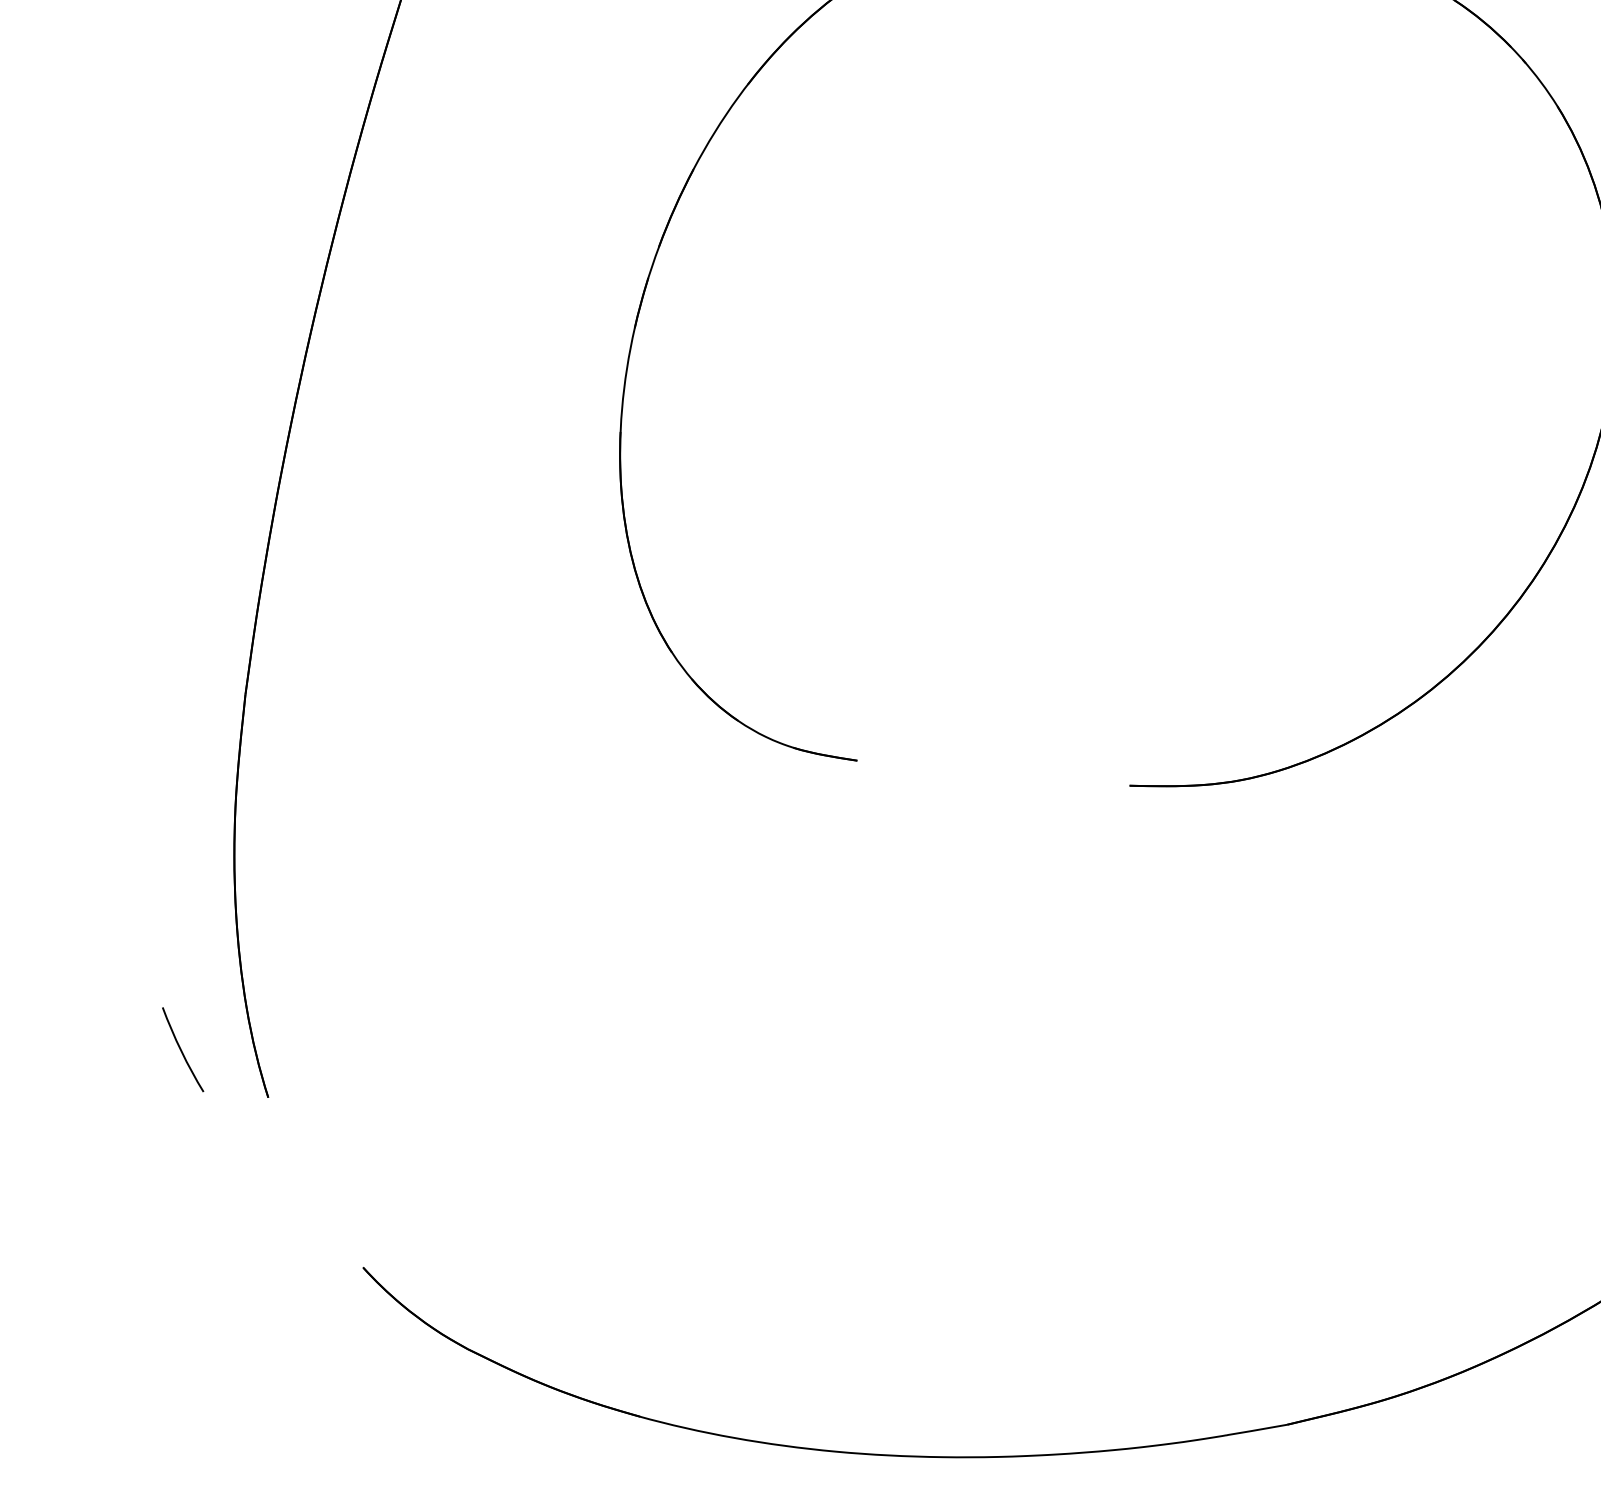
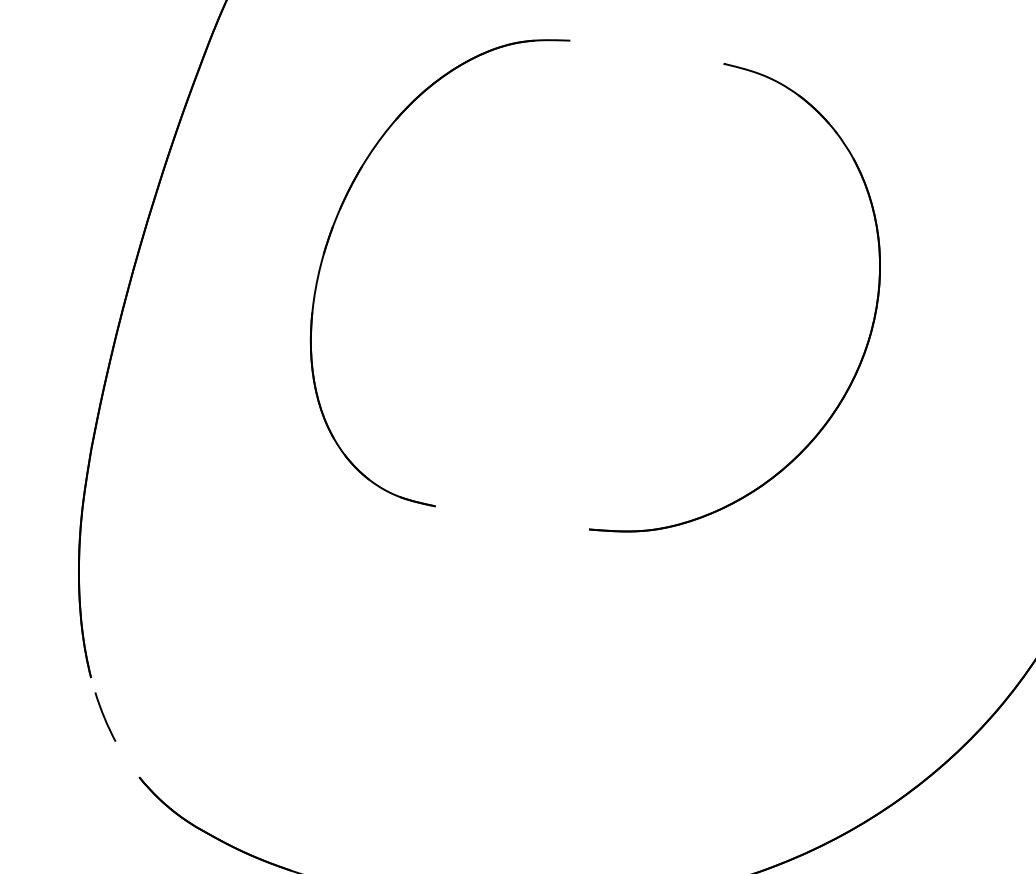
curve: (181, 1048) -> (104, 716), moved

